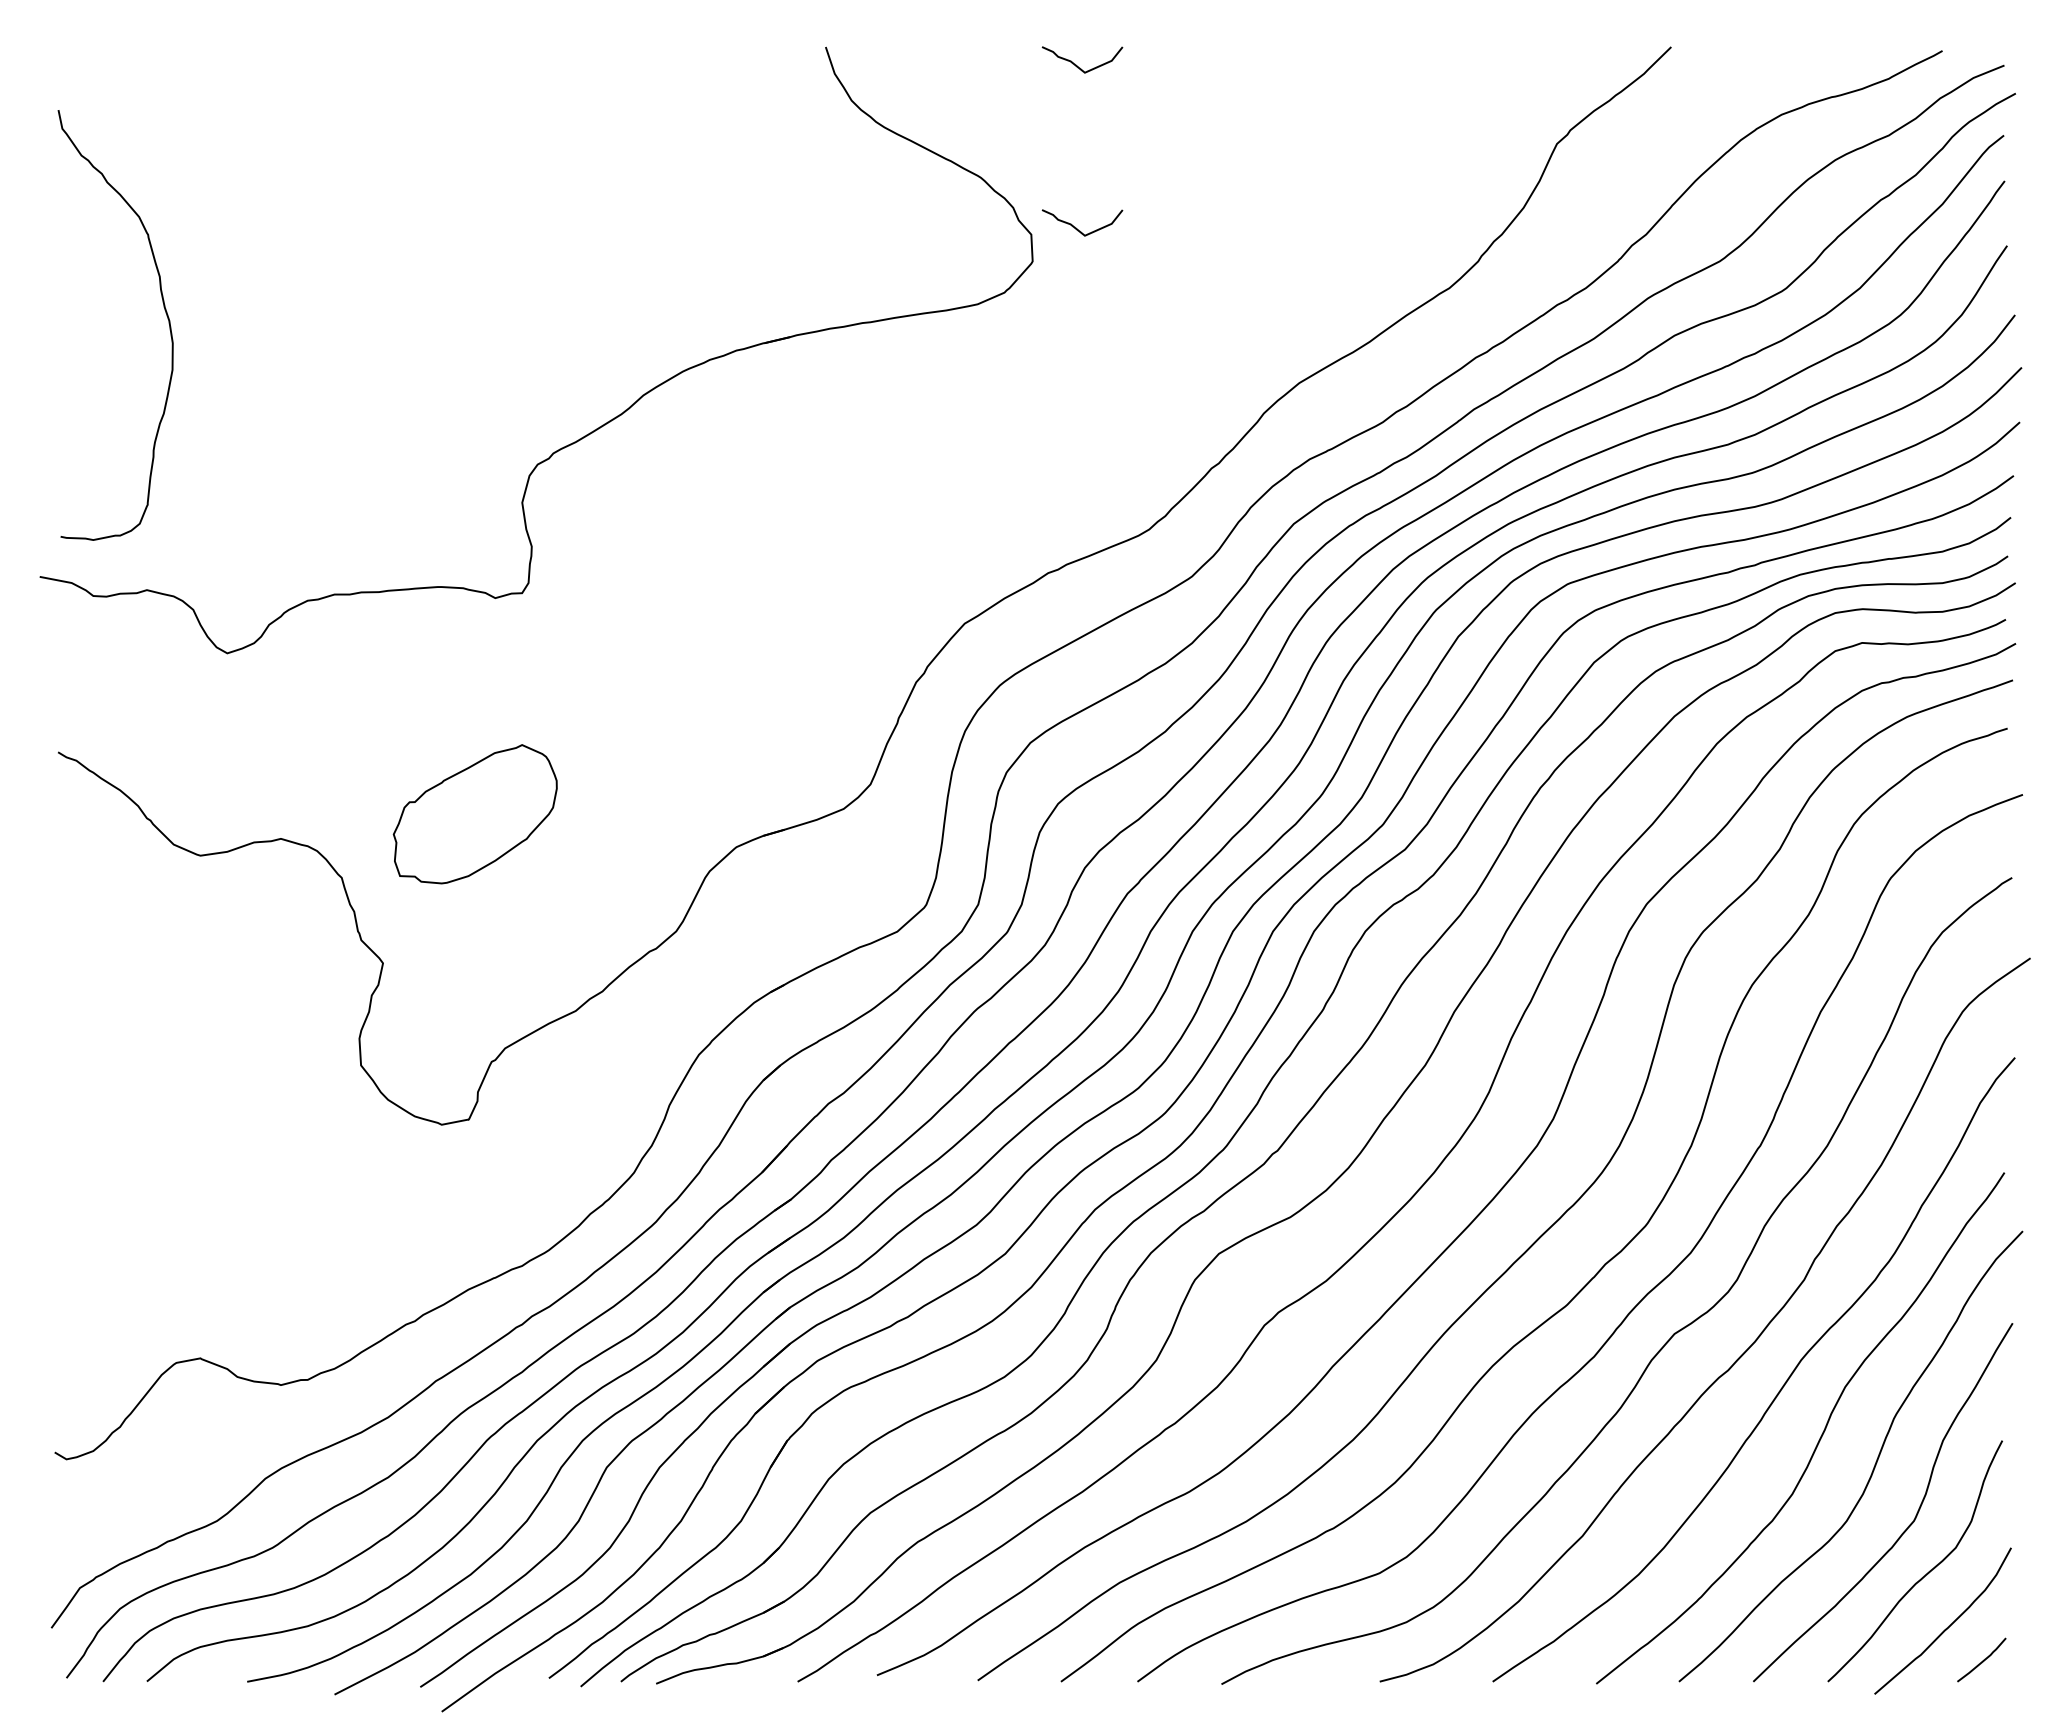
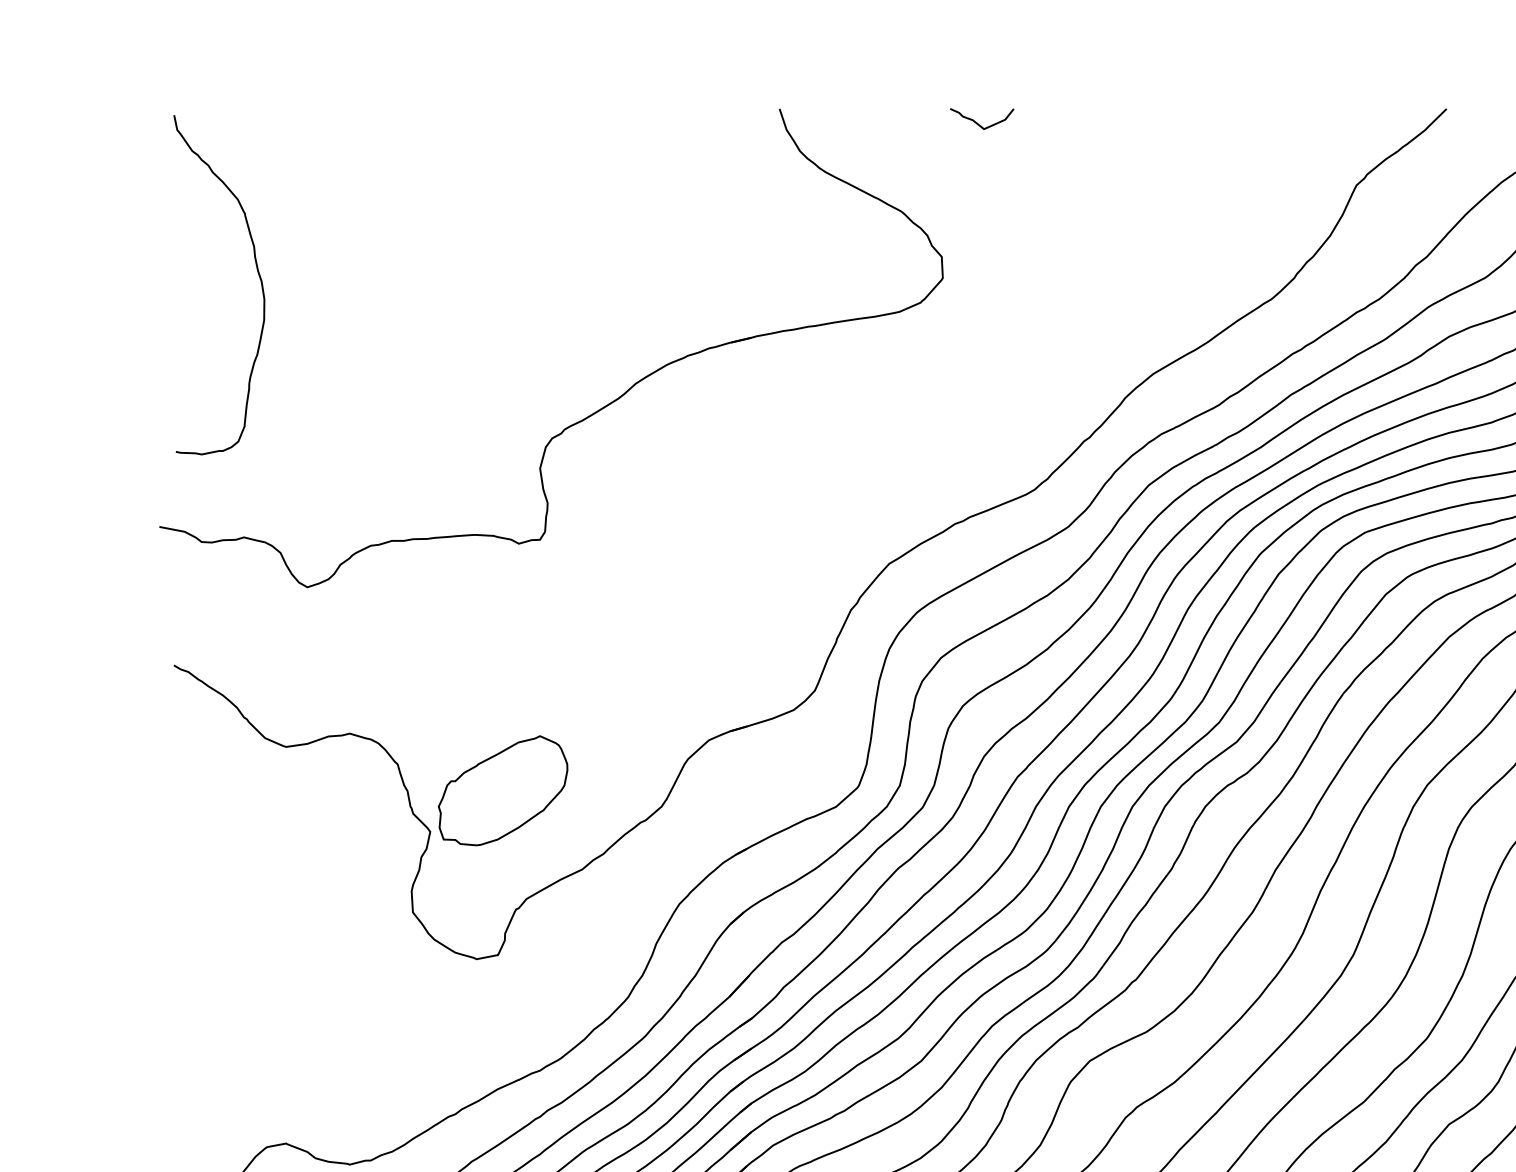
curve: (1076, 227) -> (977, 251), removed
curve: (164, 310) -> (257, 273), moved
part: (474, 814) -> (502, 790), moved

